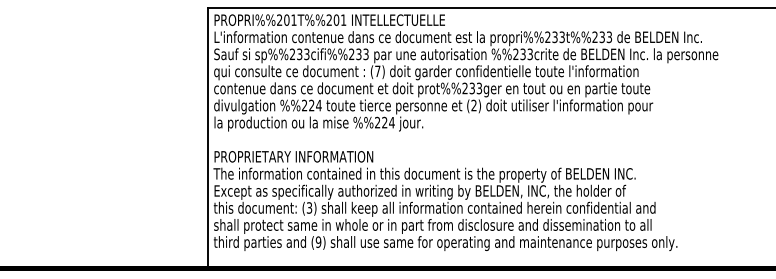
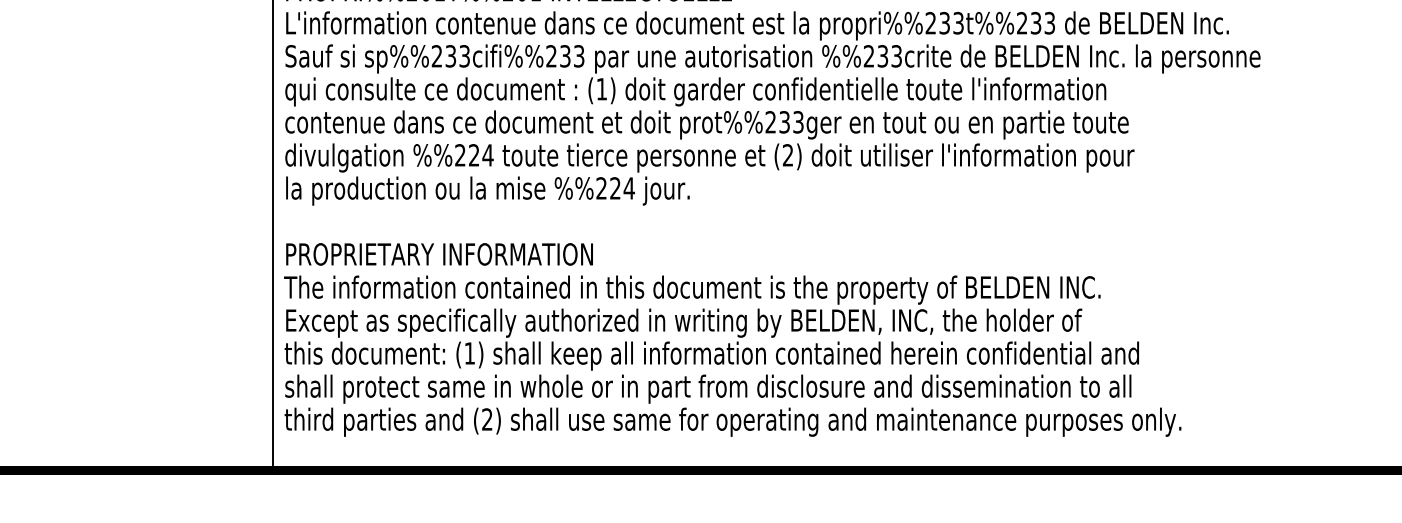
text: (377, 70) -> (601, 87), (7) -> (1)
text: (309, 207) -> (469, 352), (3) -> (1)
text: (318, 241) -> (487, 418), (9) -> (2)

